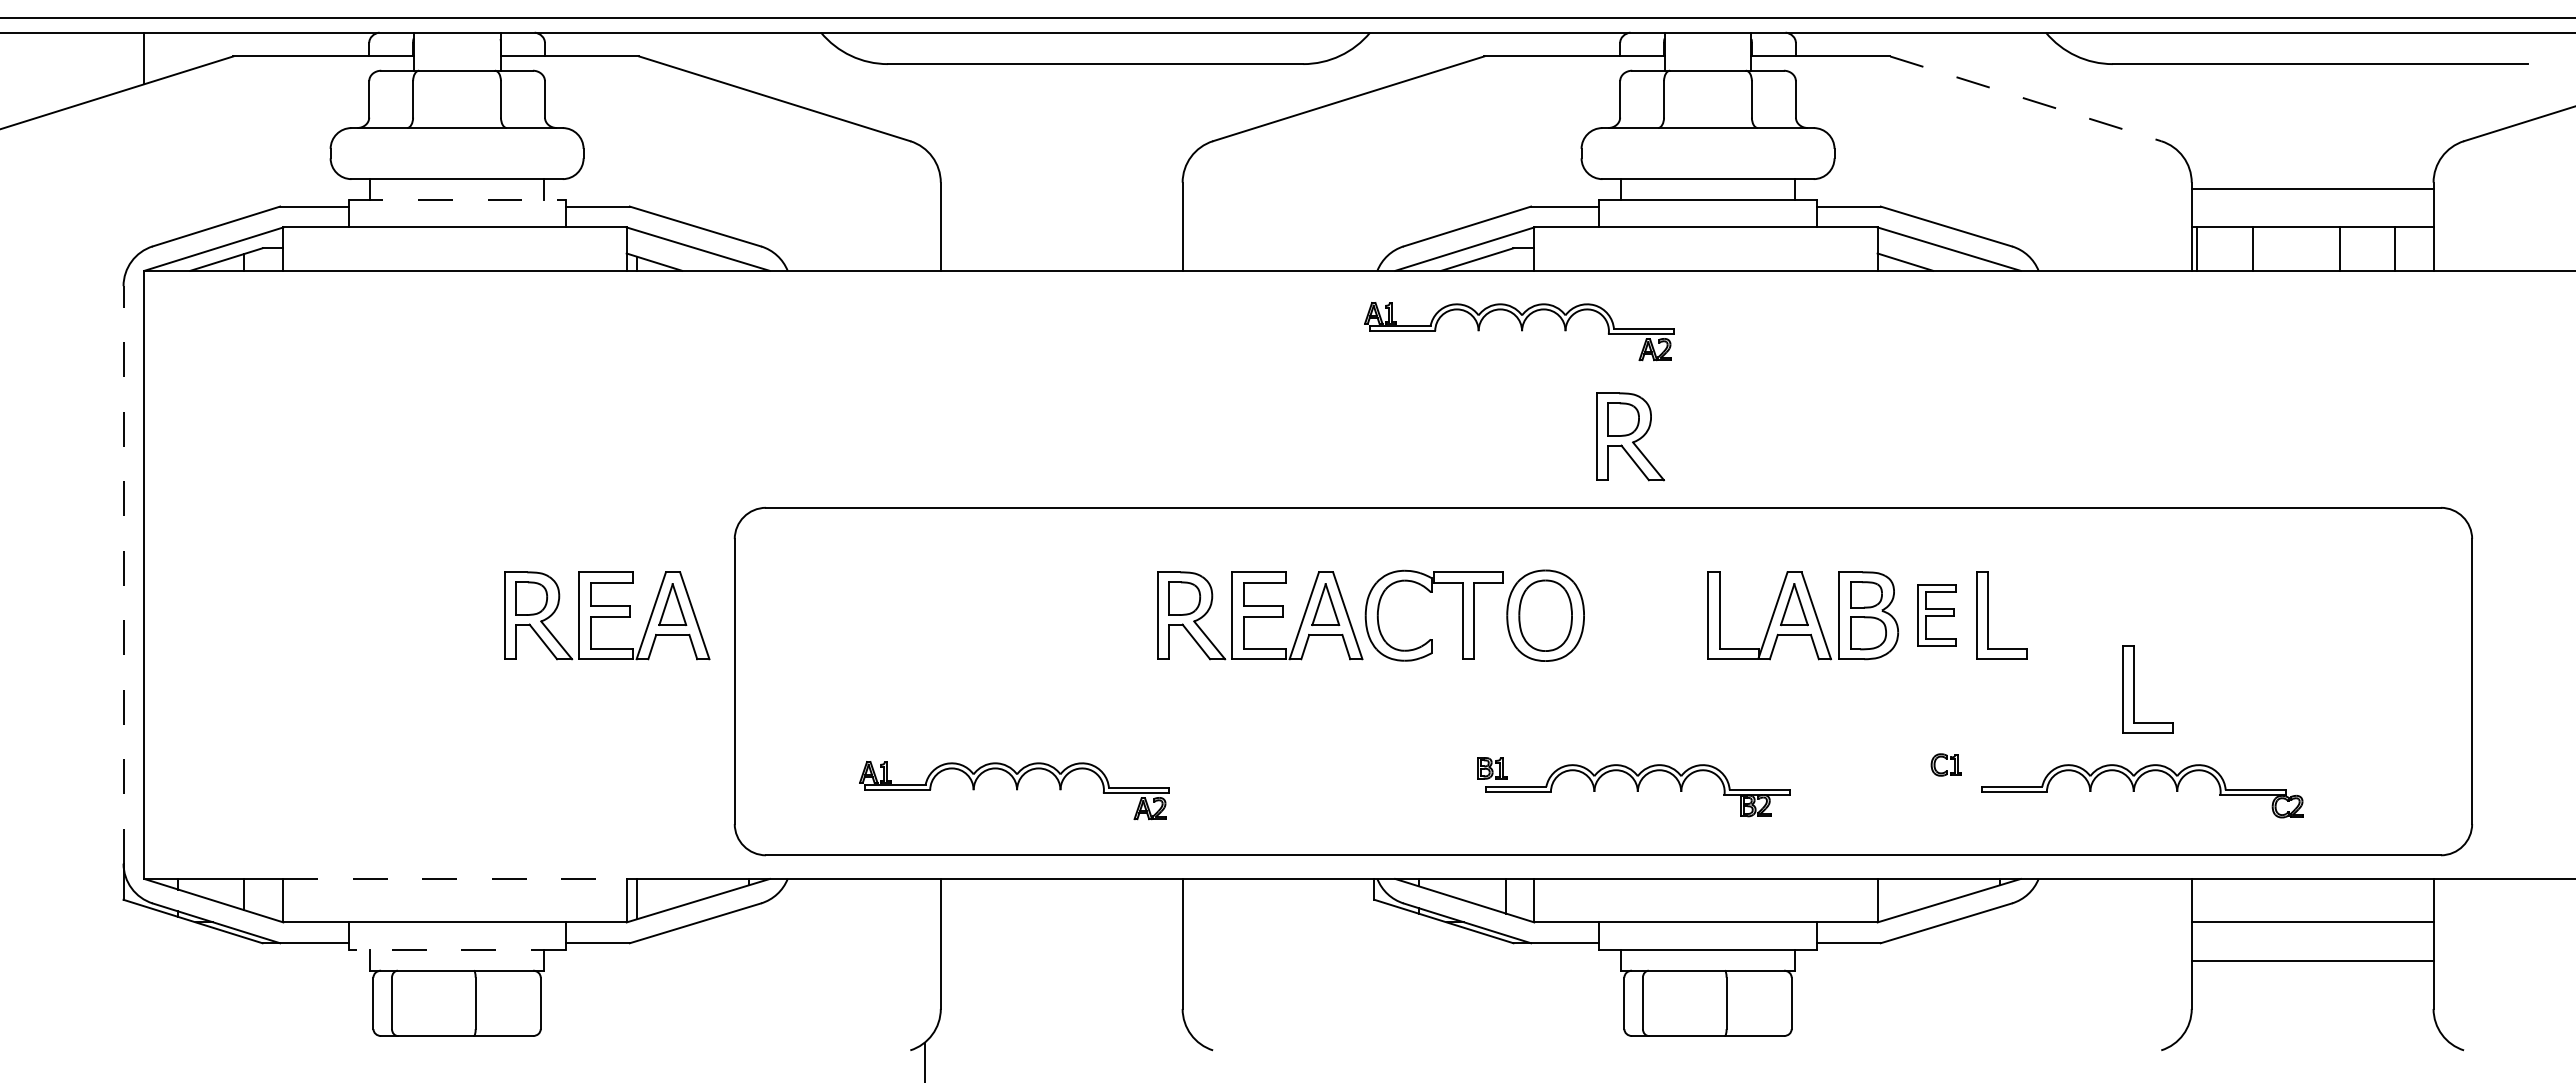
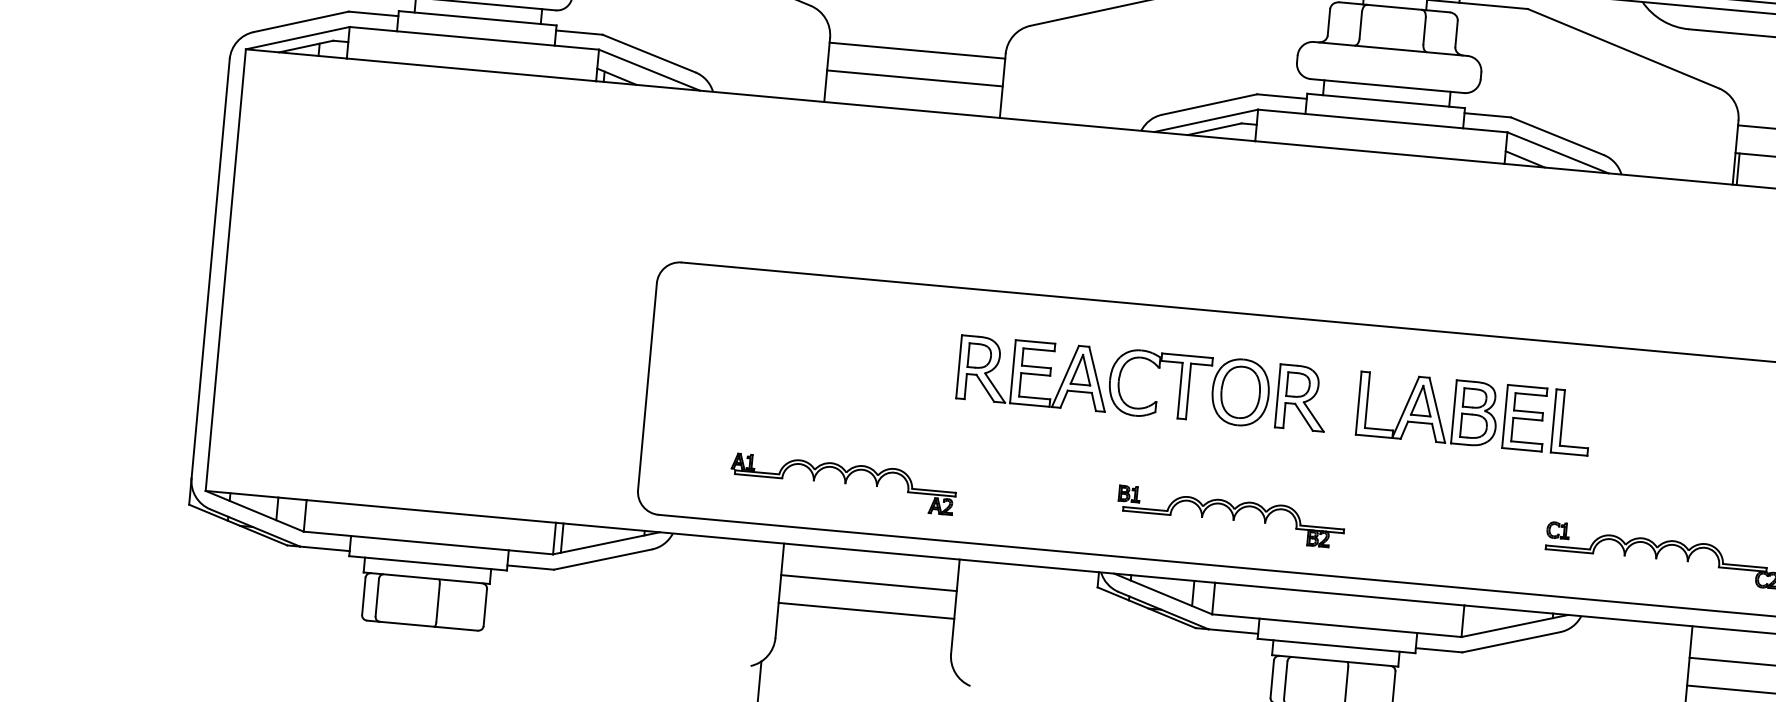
line: (2025, 98) -> (1623, 48), dashed -> solid
line: (1061, 189) -> (917, 50), added
line: (457, 199) -> (477, 18), dashed -> solid
line: (1061, 227) -> (914, 78), added
part: (1519, 331) -> (1240, 184), removed
part: (1630, 436) -> (1302, 397), moved
line: (123, 574) -> (210, 268), dashed -> solid
part: (607, 615) -> (559, 330), removed
part: (1936, 615) -> (1524, 418), size x1.43
part: (2134, 689) -> (1663, 484), removed
part: (1945, 764) -> (1557, 530), moved
part: (1633, 787) -> (1230, 517), moved
line: (455, 878) -> (431, 511), dashed -> solid
line: (1061, 922) -> (868, 583), added
line: (457, 950) -> (428, 563), dashed -> solid
line: (1061, 960) -> (866, 610), added

